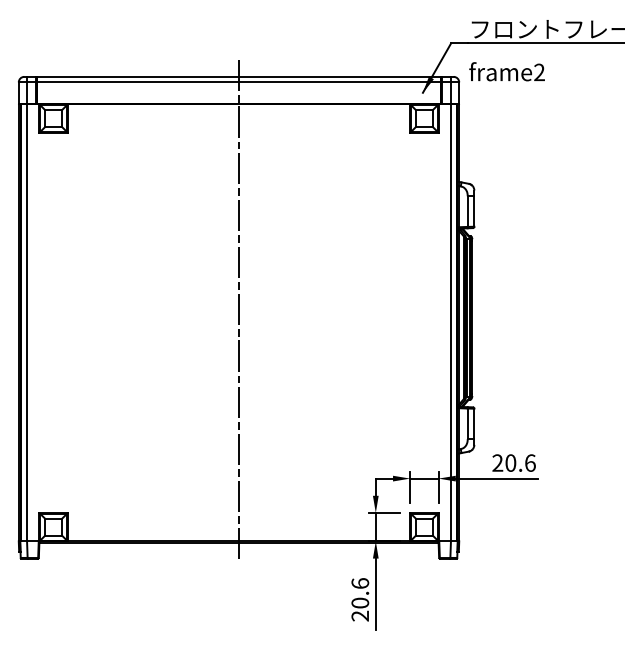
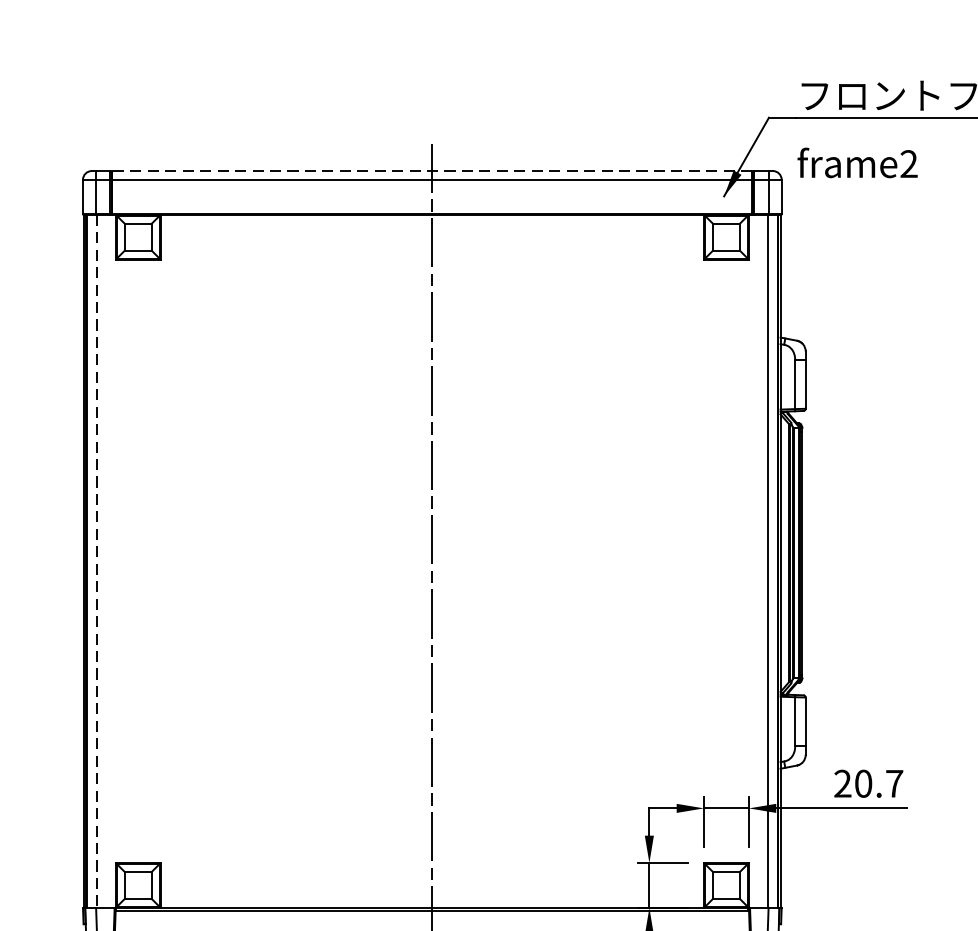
line: (239, 76) -> (433, 170), solid -> dashed
line: (27, 323) -> (96, 562), solid -> dashed
text: (530, 462) -> (894, 782), 20.6 -> 20.7

